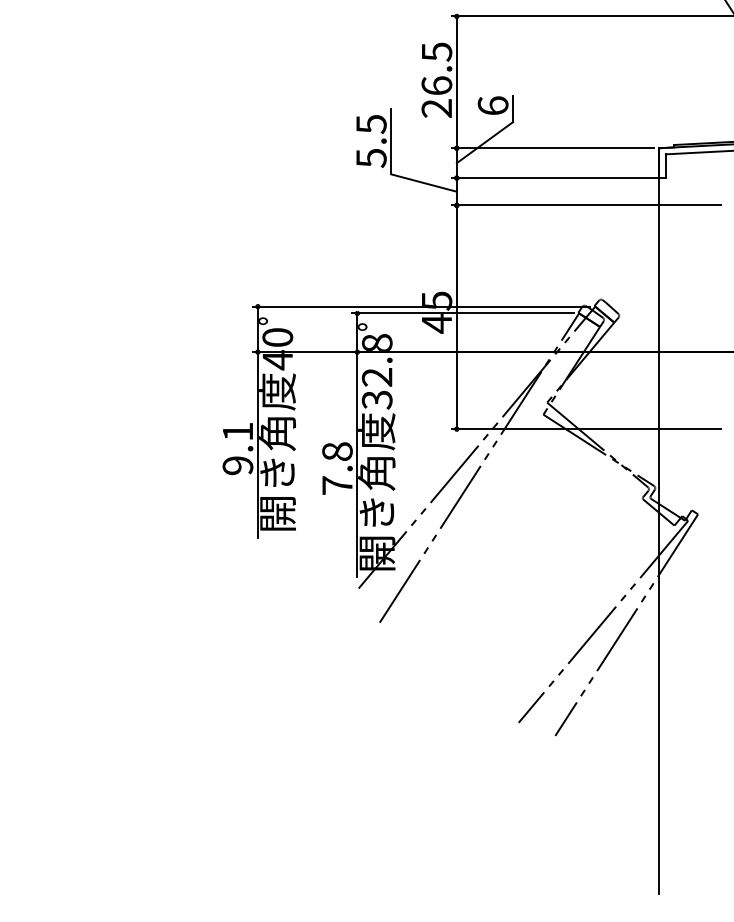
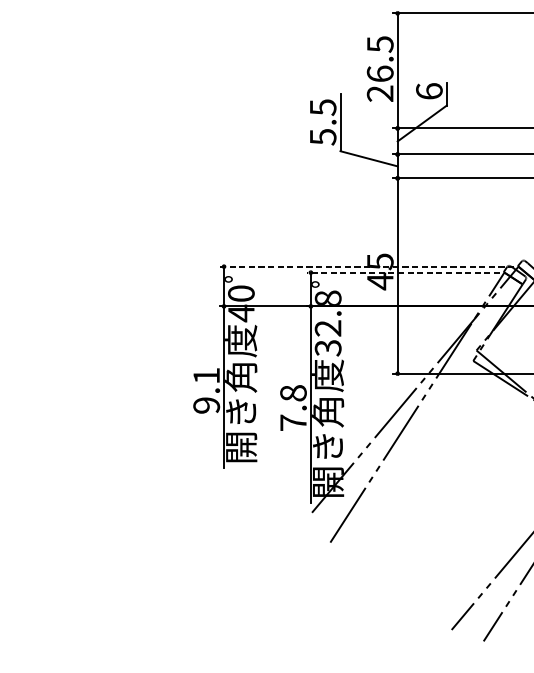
line: (421, 306) -> (366, 266), solid -> dashed
line: (463, 313) -> (403, 272), solid -> dashed

